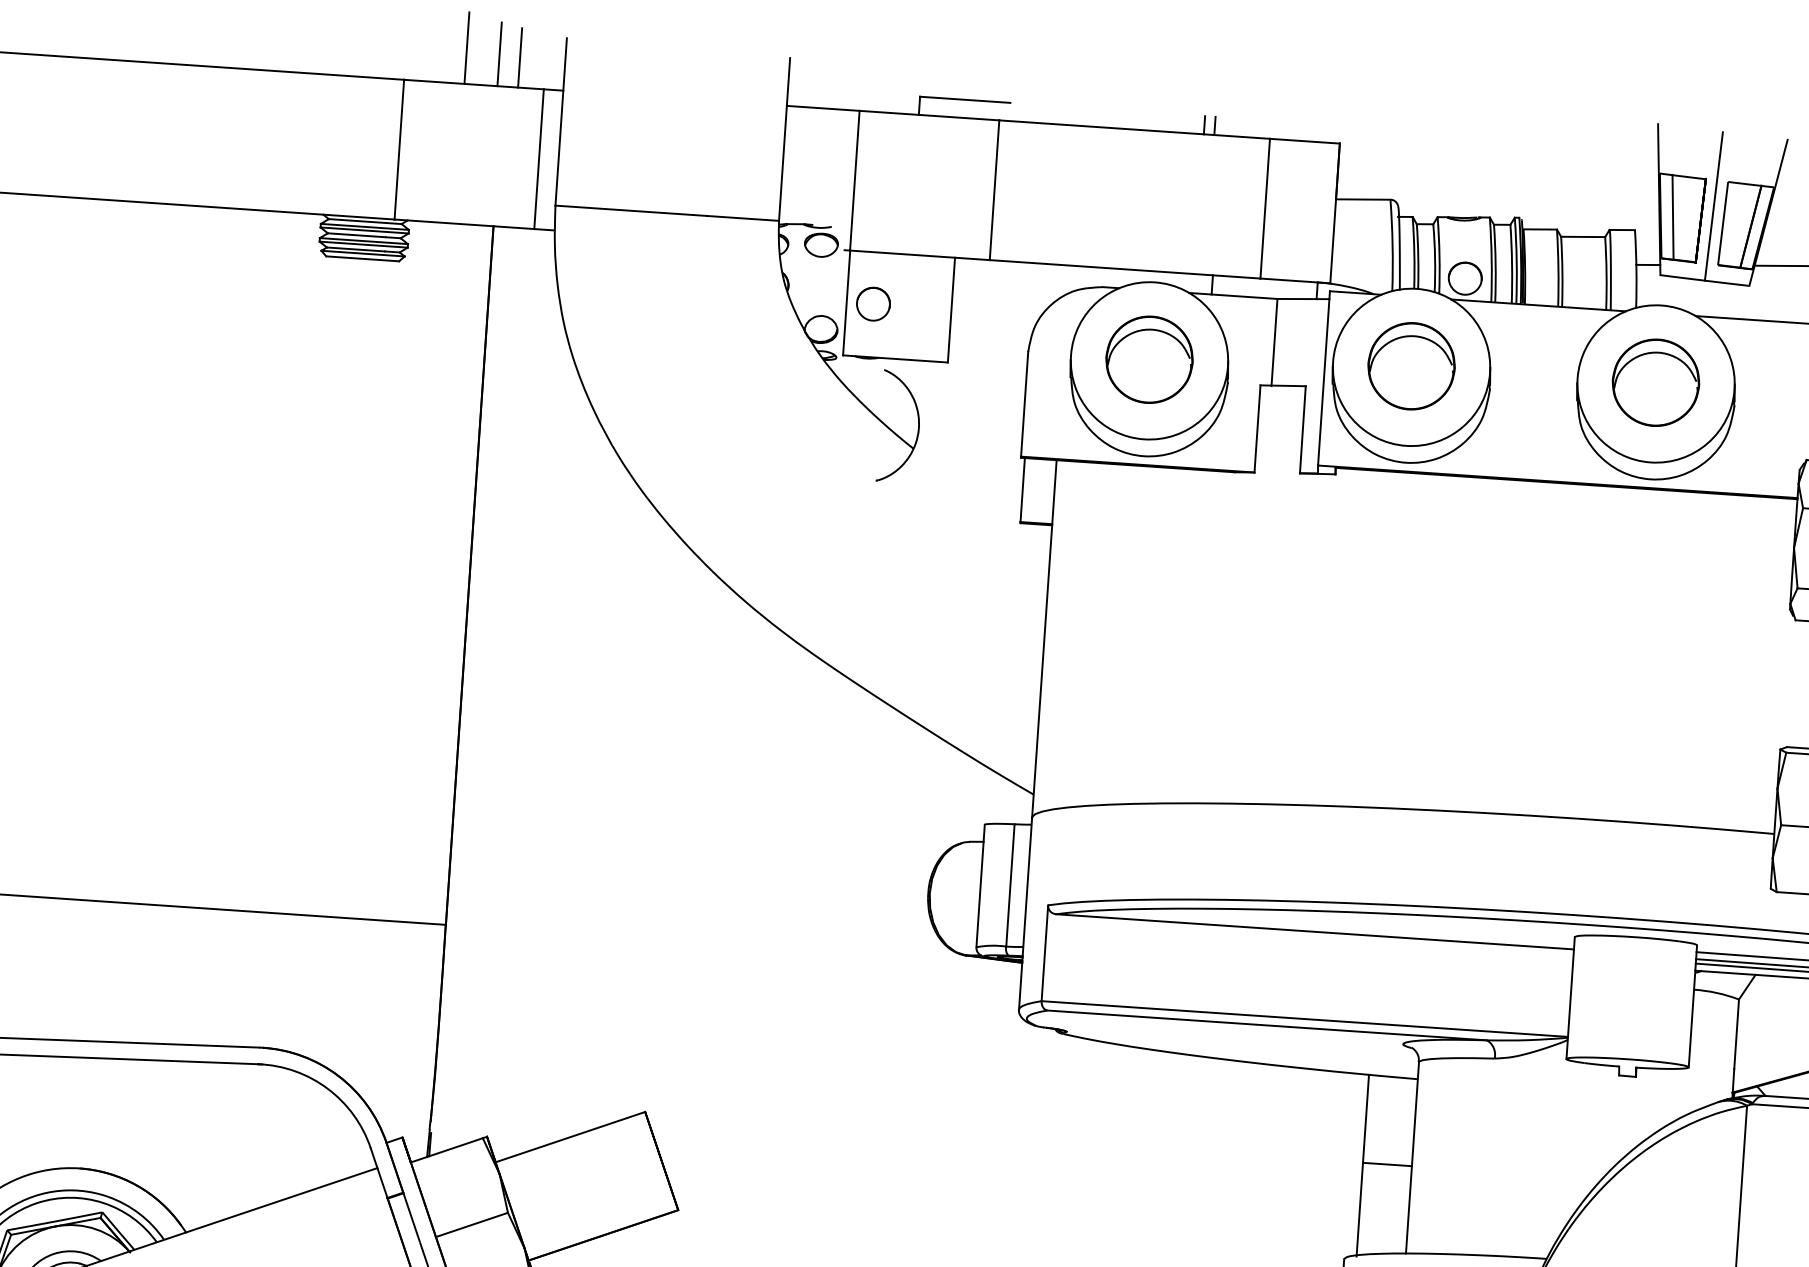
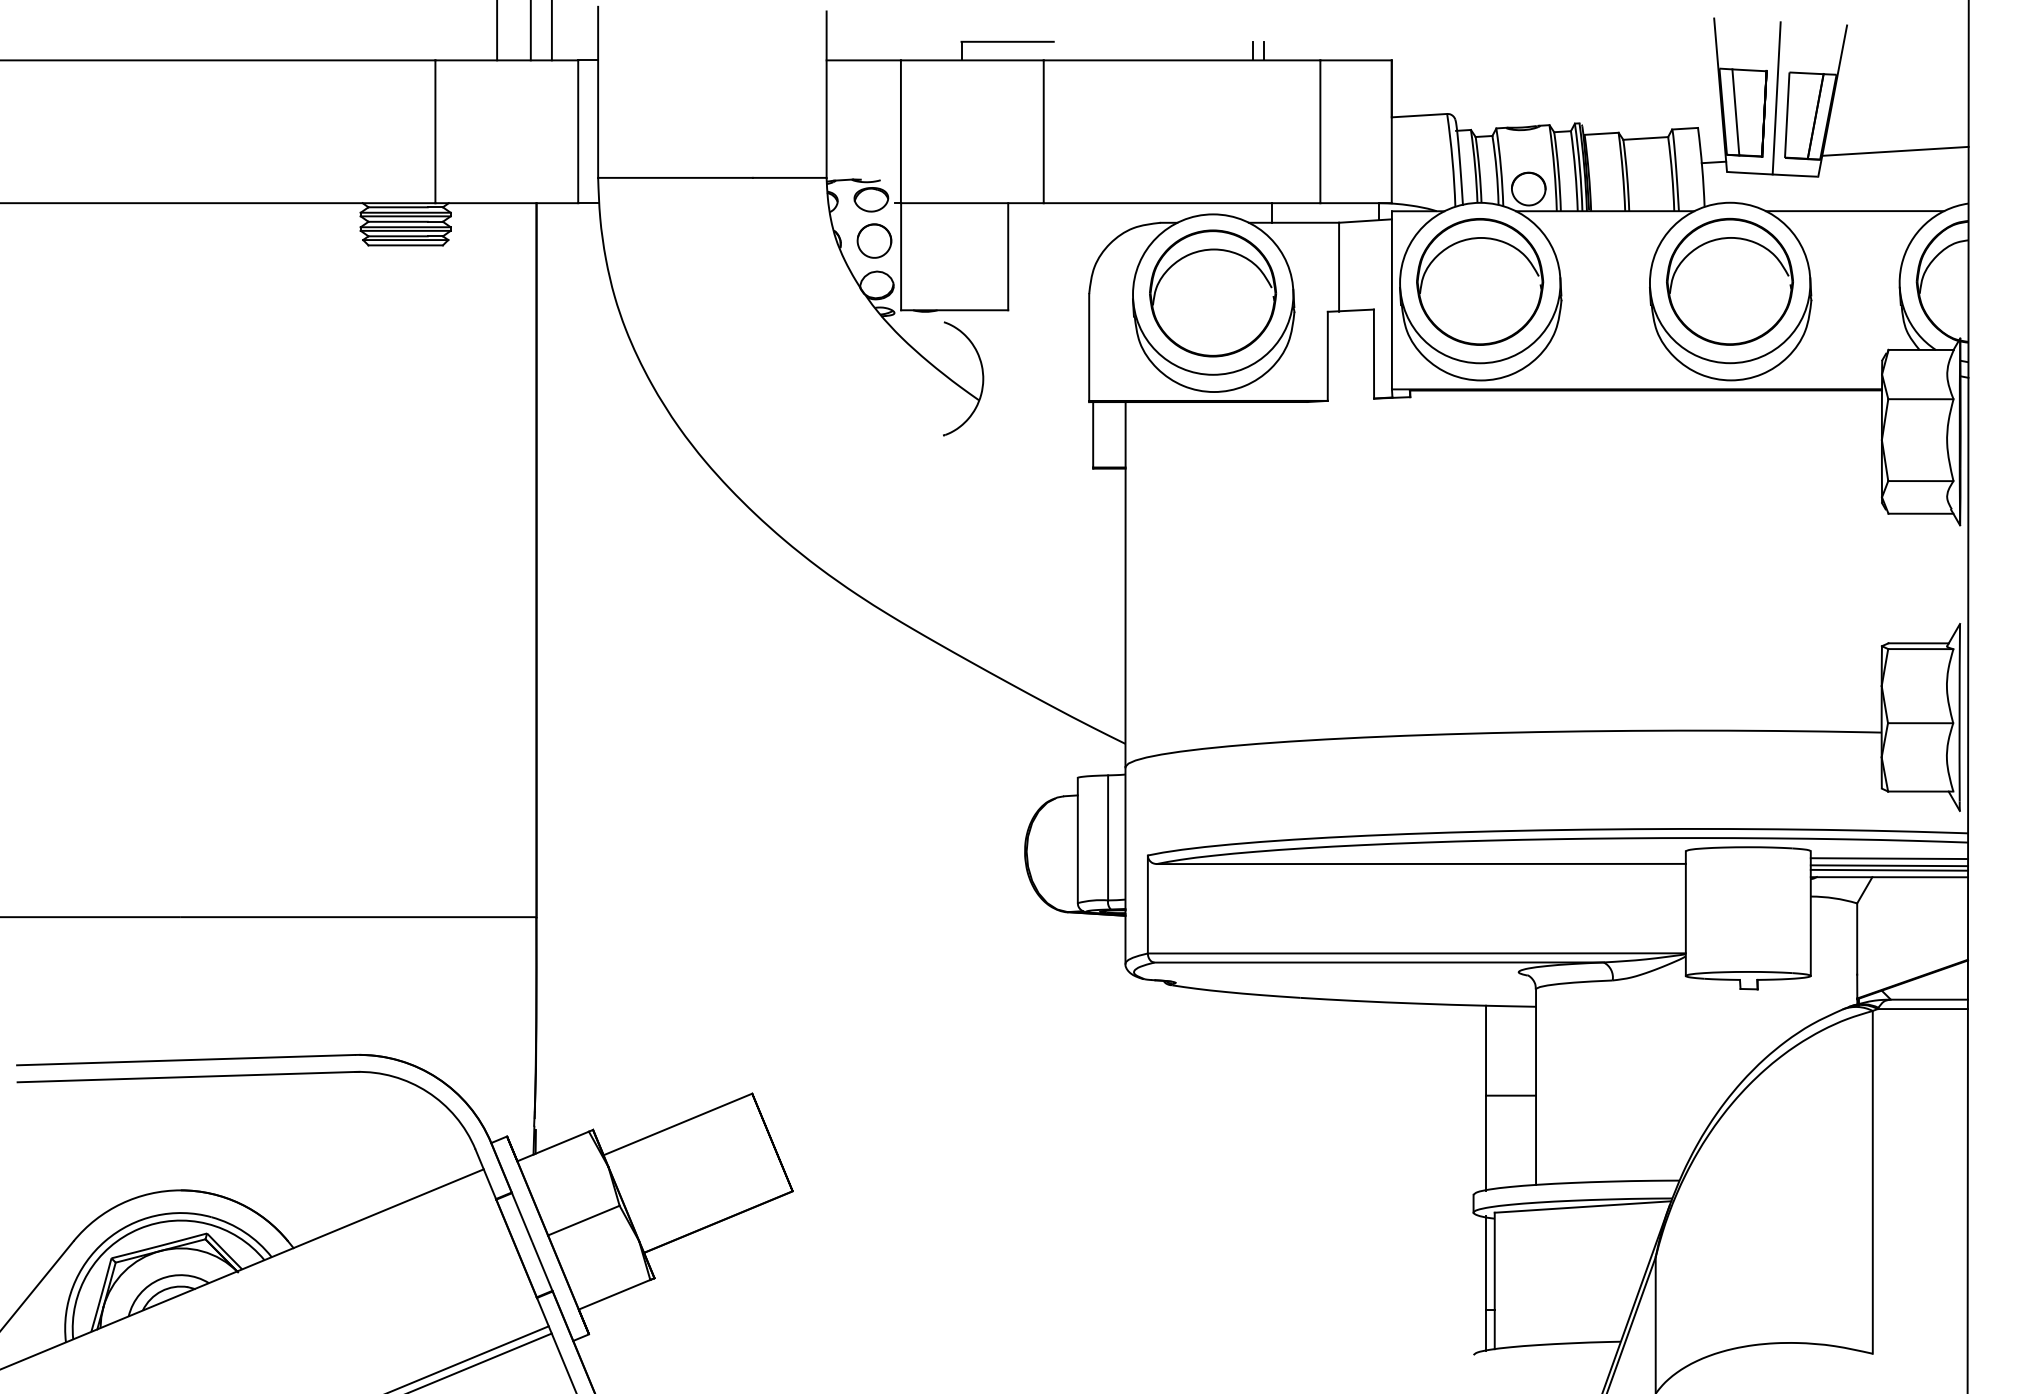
part: (873, 303) -> (874, 240), moved
part: (1149, 359) -> (1213, 293), size x1.43
part: (1411, 365) -> (1480, 281), size x1.43
part: (1655, 382) -> (1729, 281), size x1.43

